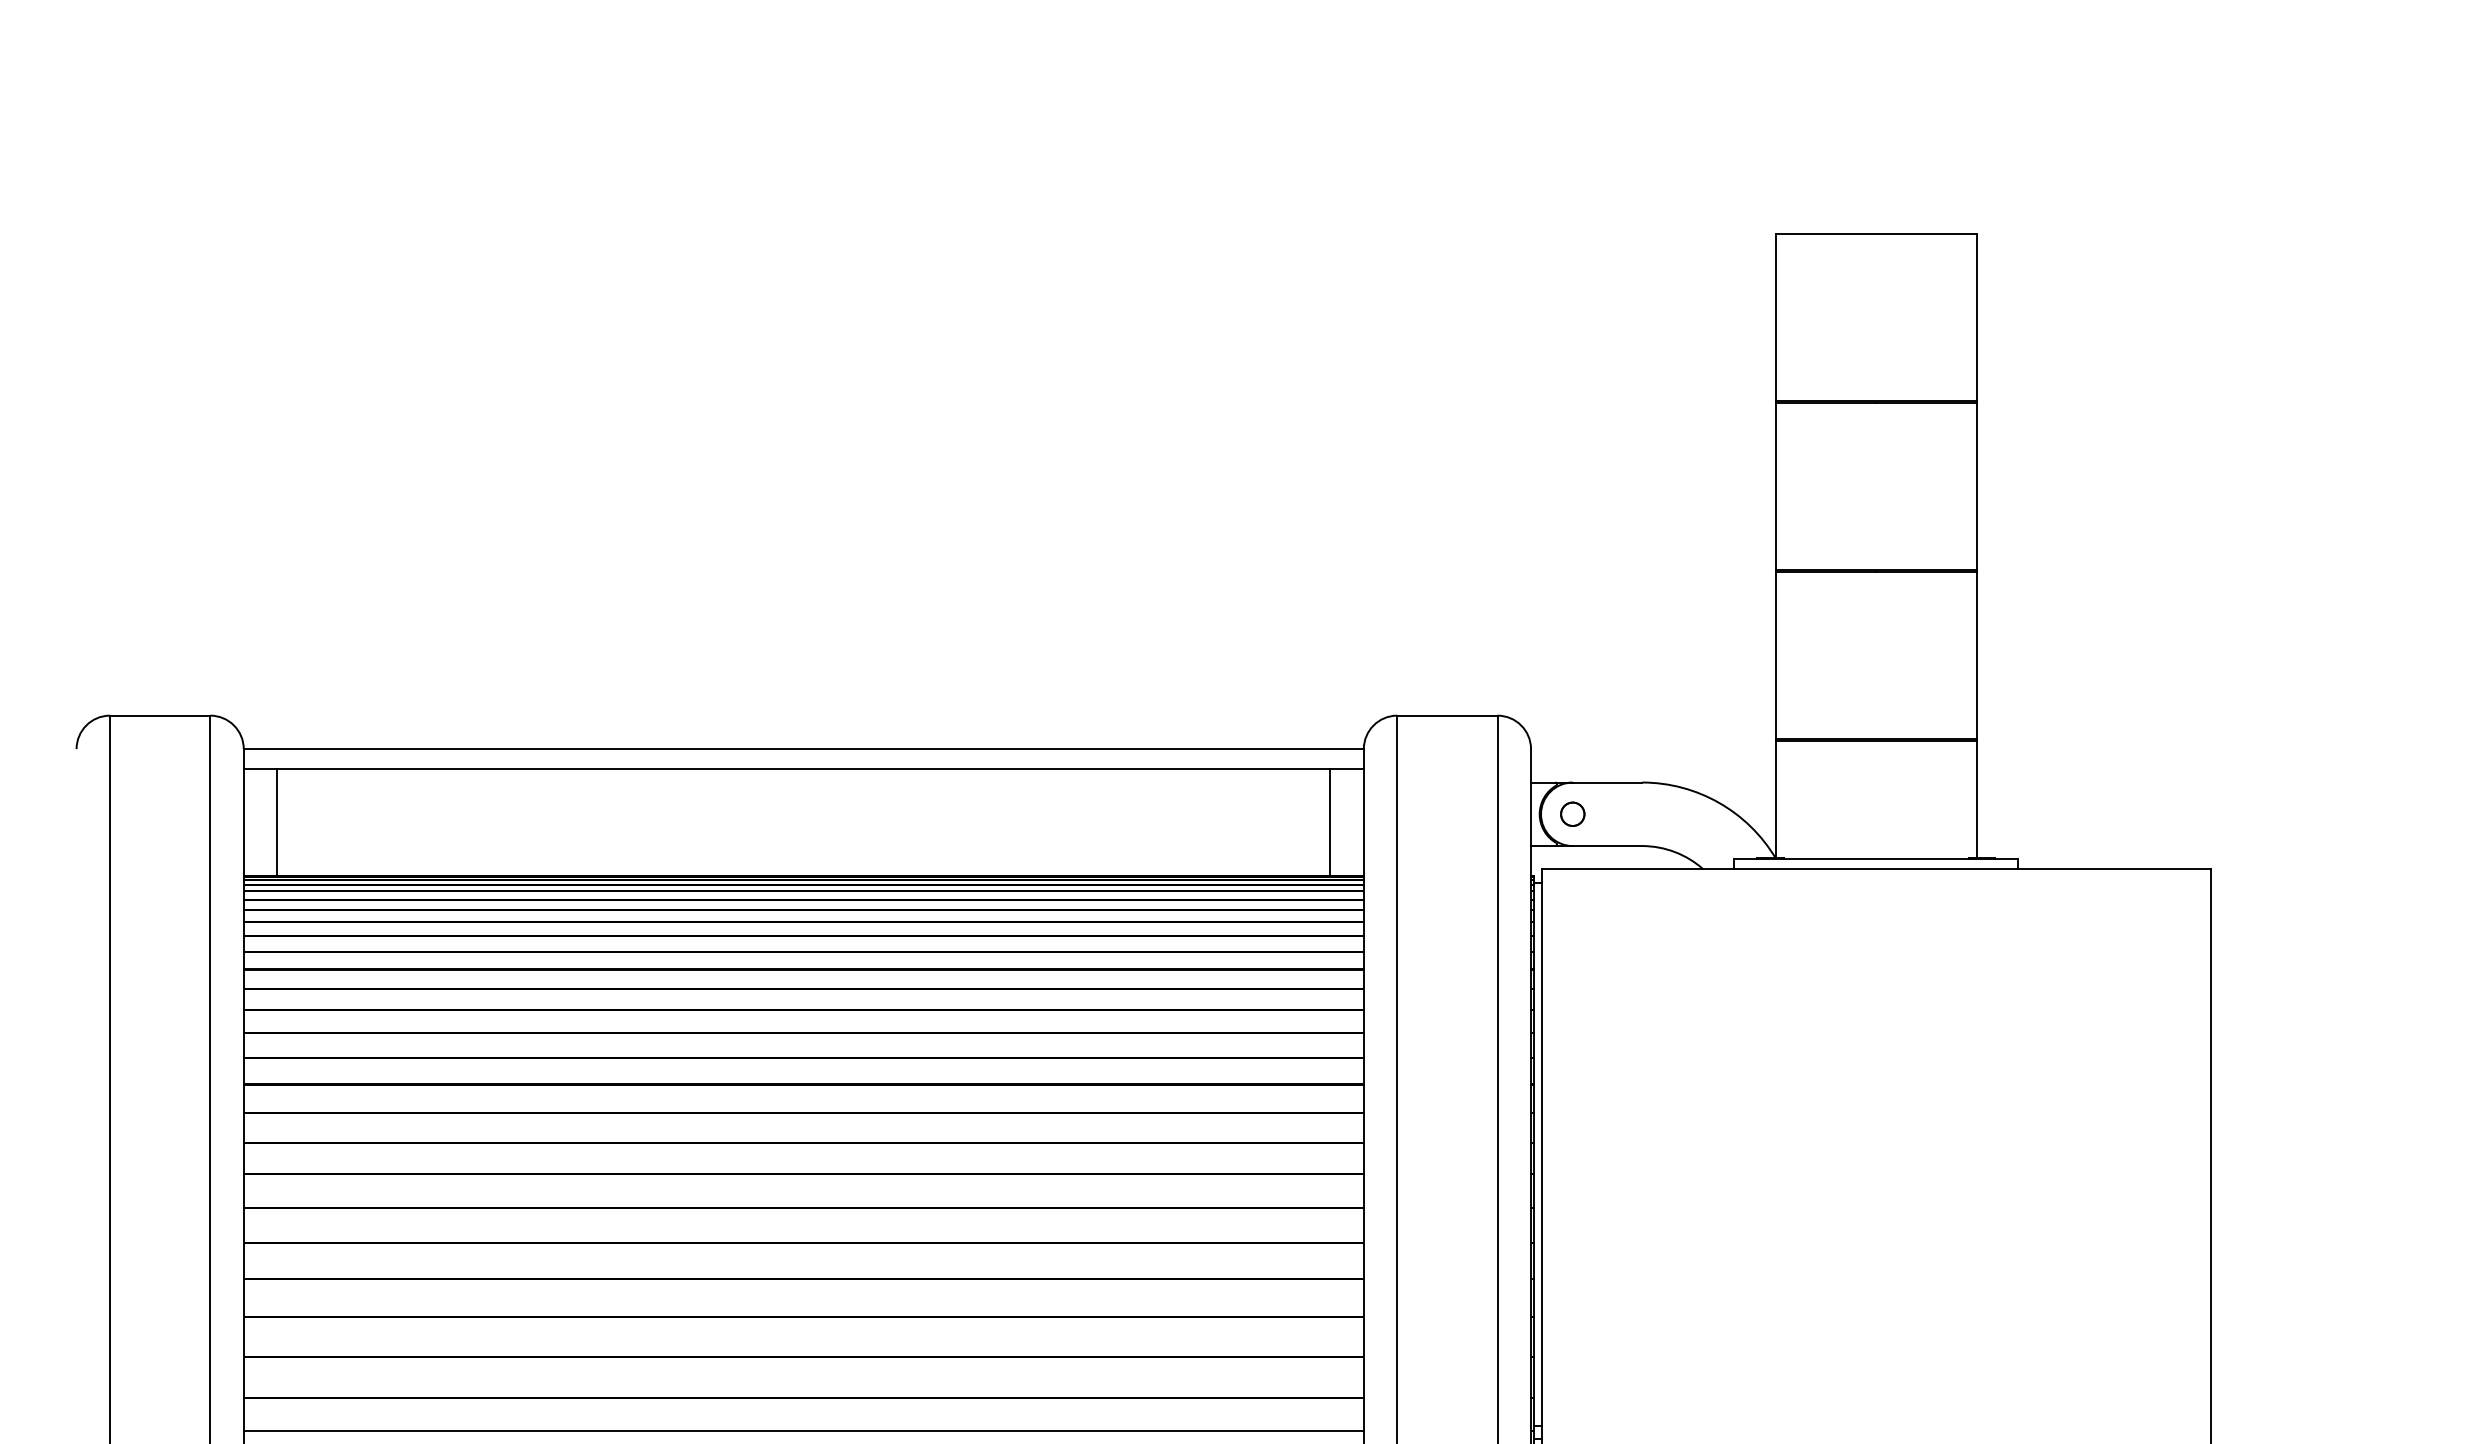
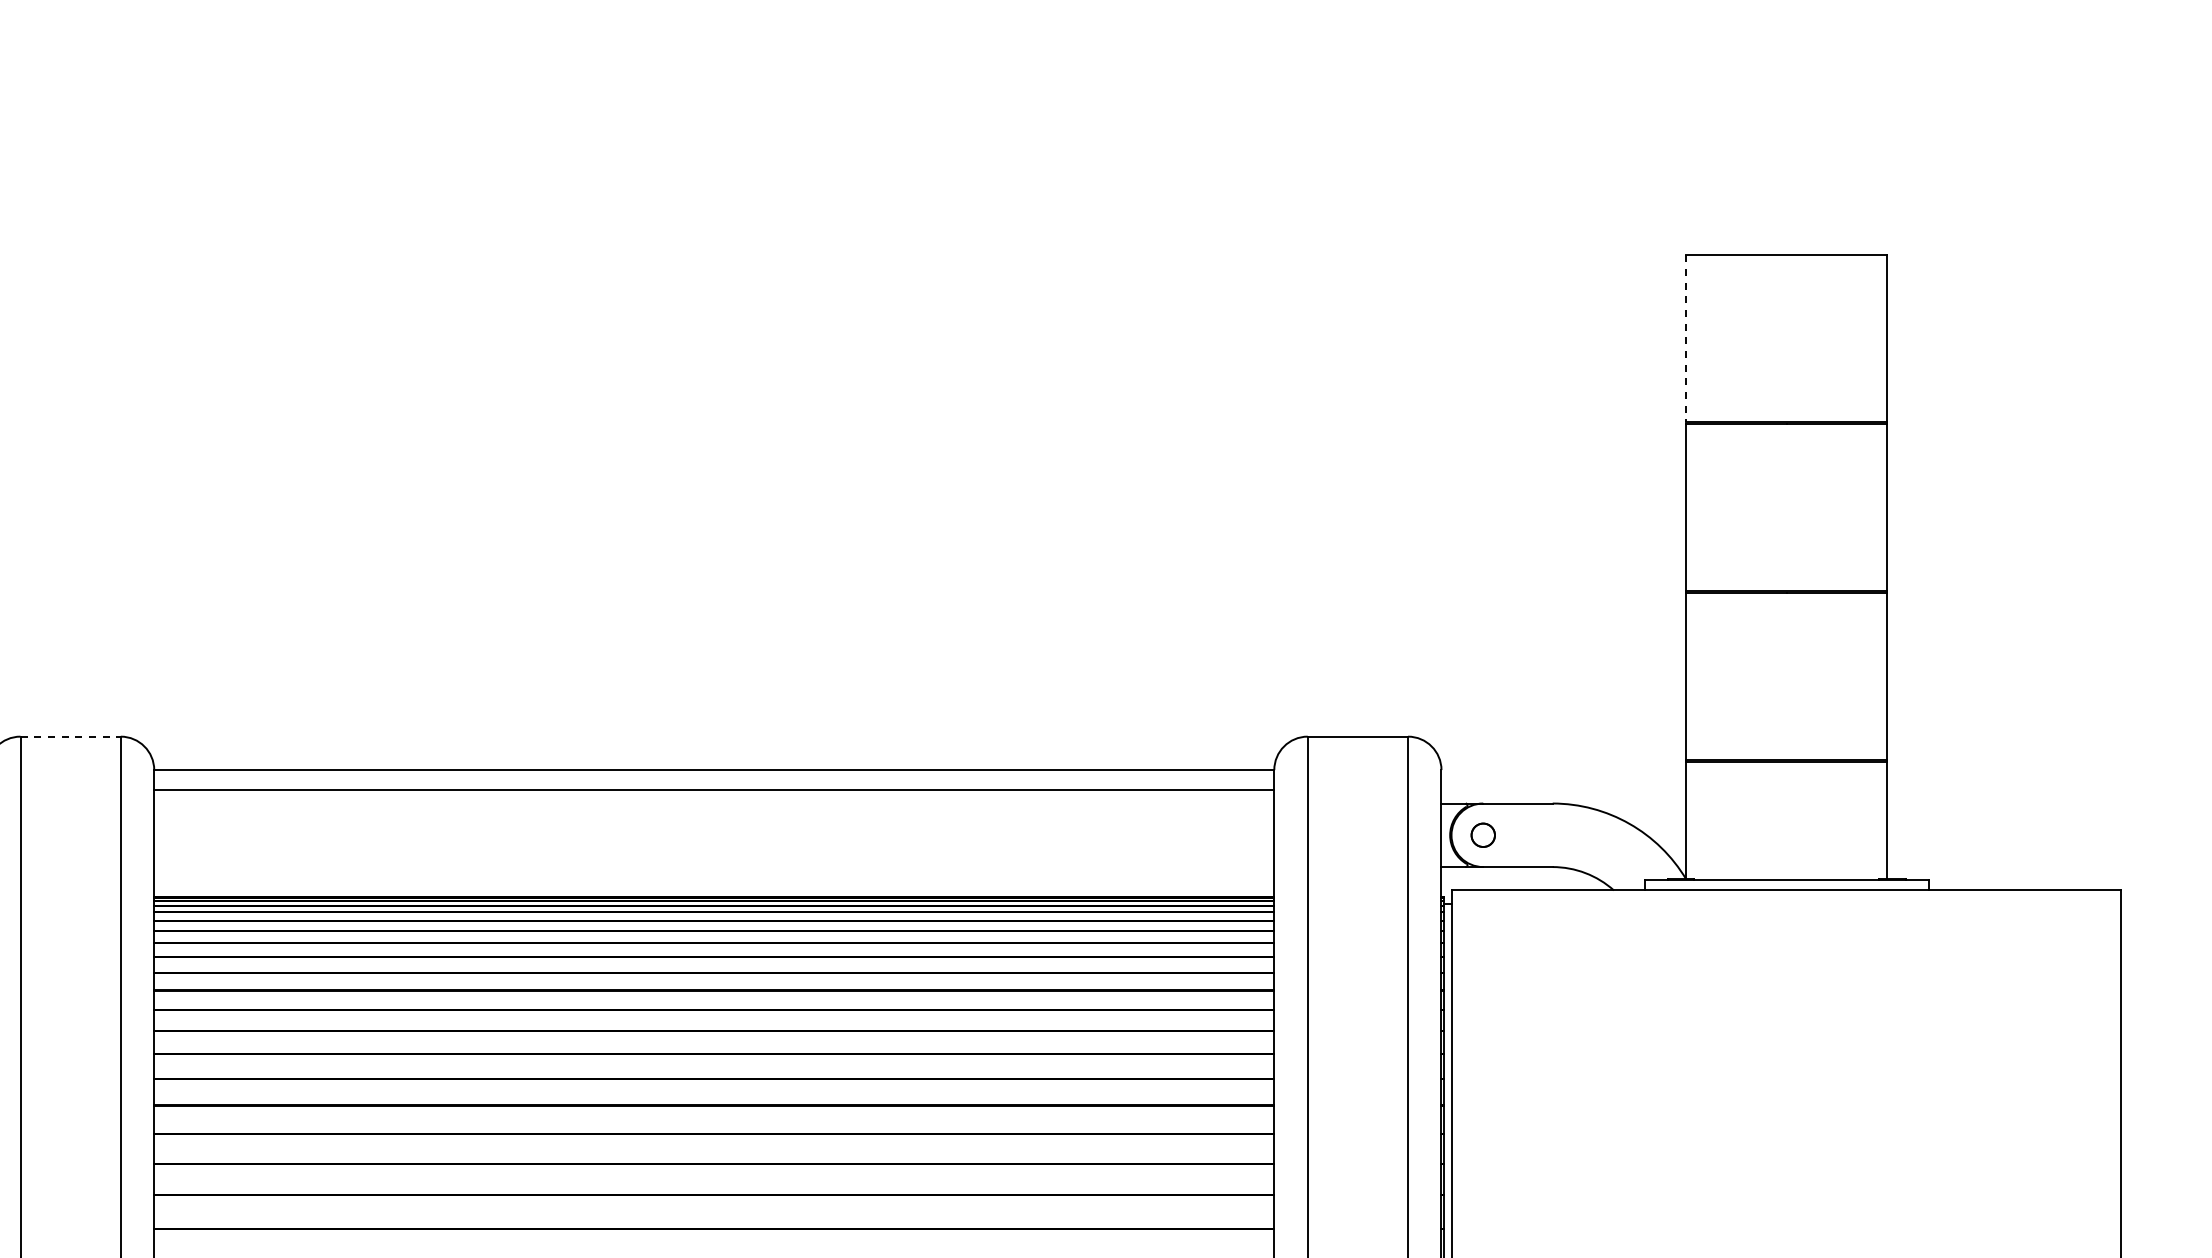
line: (1775, 317) -> (1685, 338), solid -> dashed
line: (160, 715) -> (70, 736), solid -> dashed
line: (277, 822) -> (187, 843), removed
line: (1330, 822) -> (1240, 843), removed

